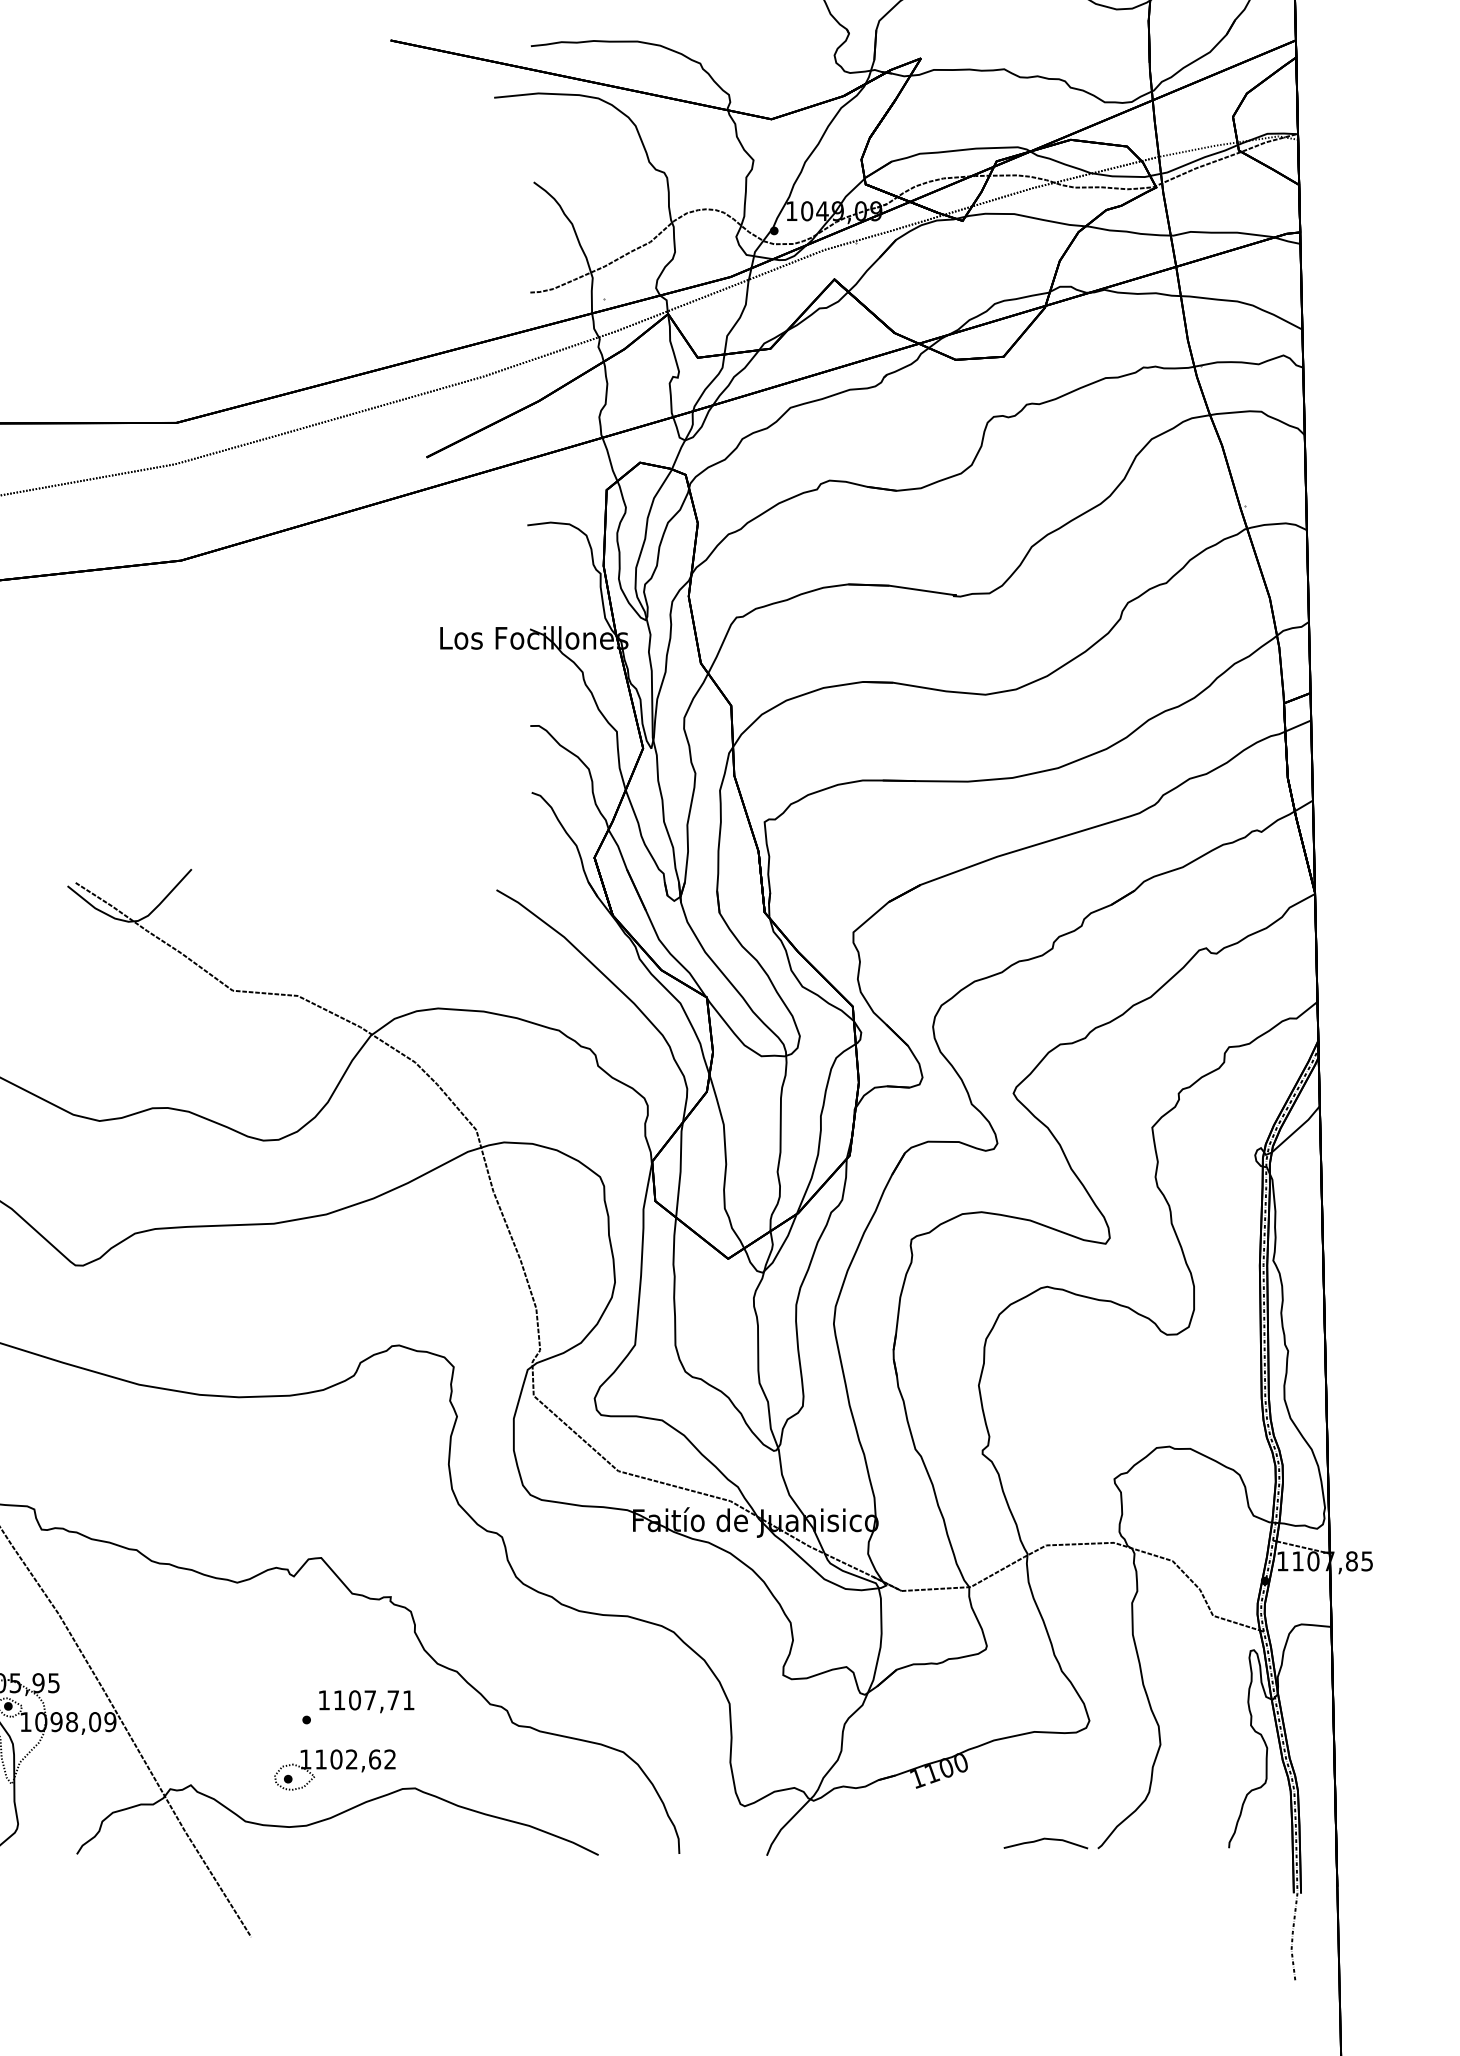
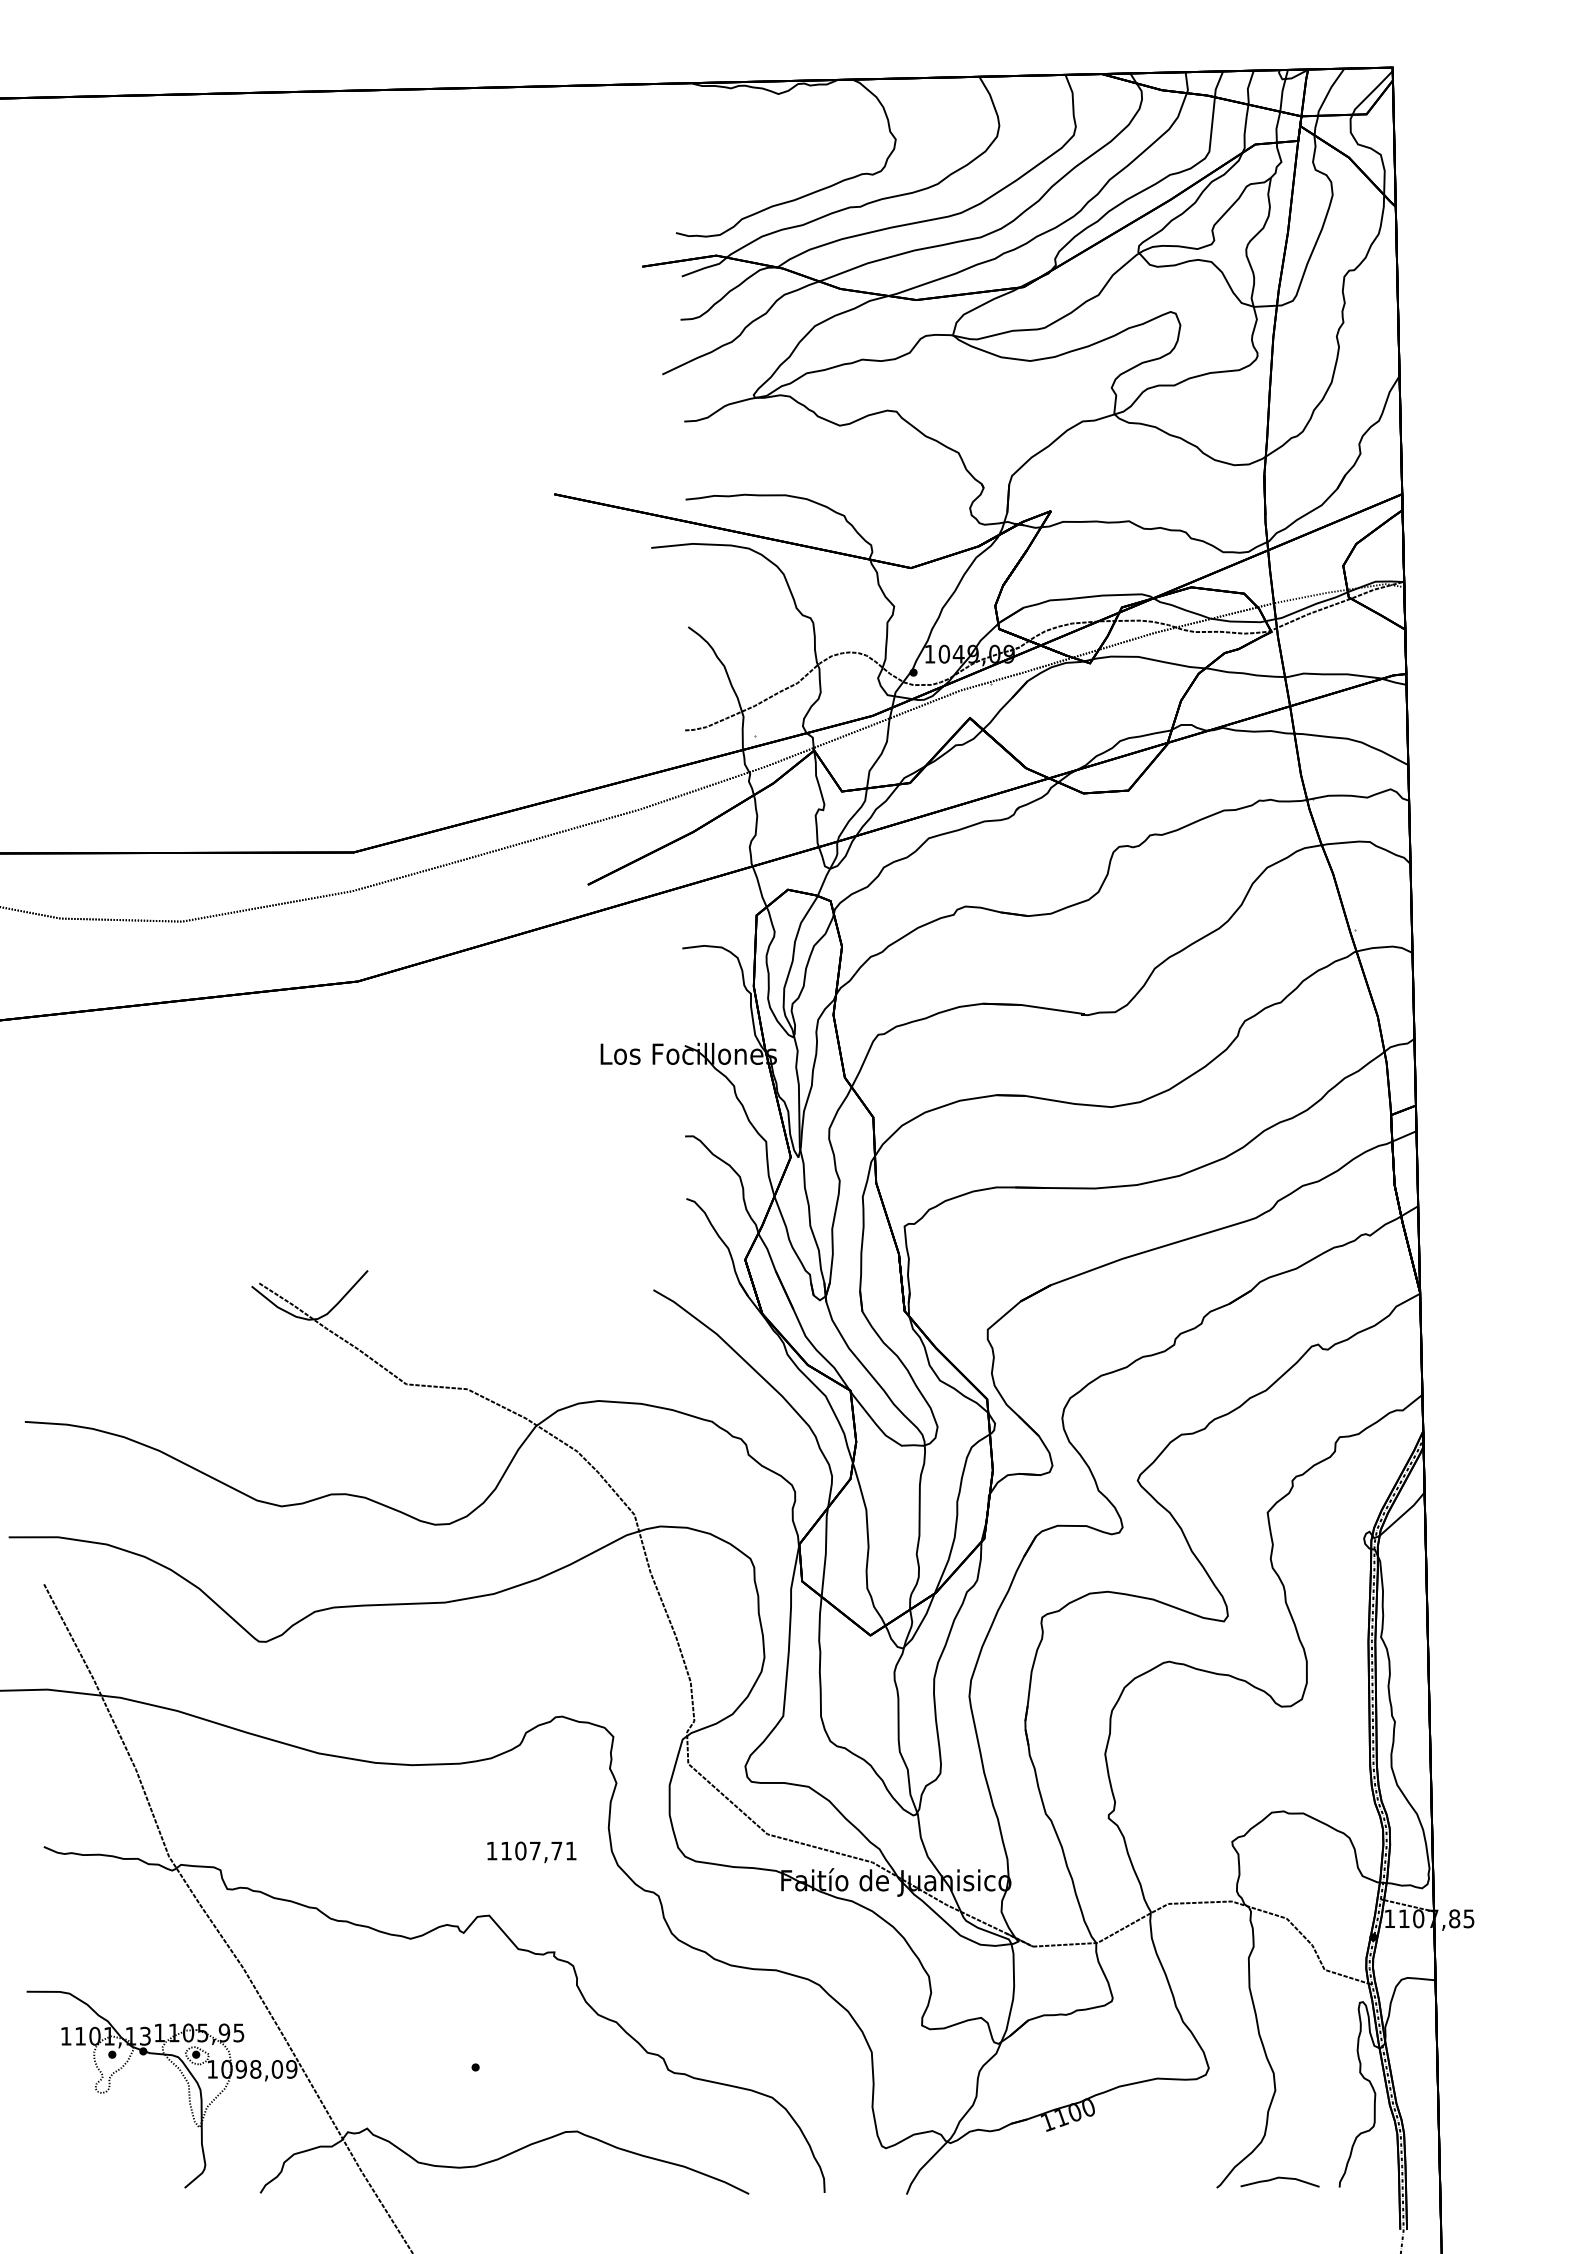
text: (366, 1700) -> (531, 1851), moved
part: (334, 1770) -> (501, 2114), removed
curve: (1045, 1839) -> (1279, 2178), moved

